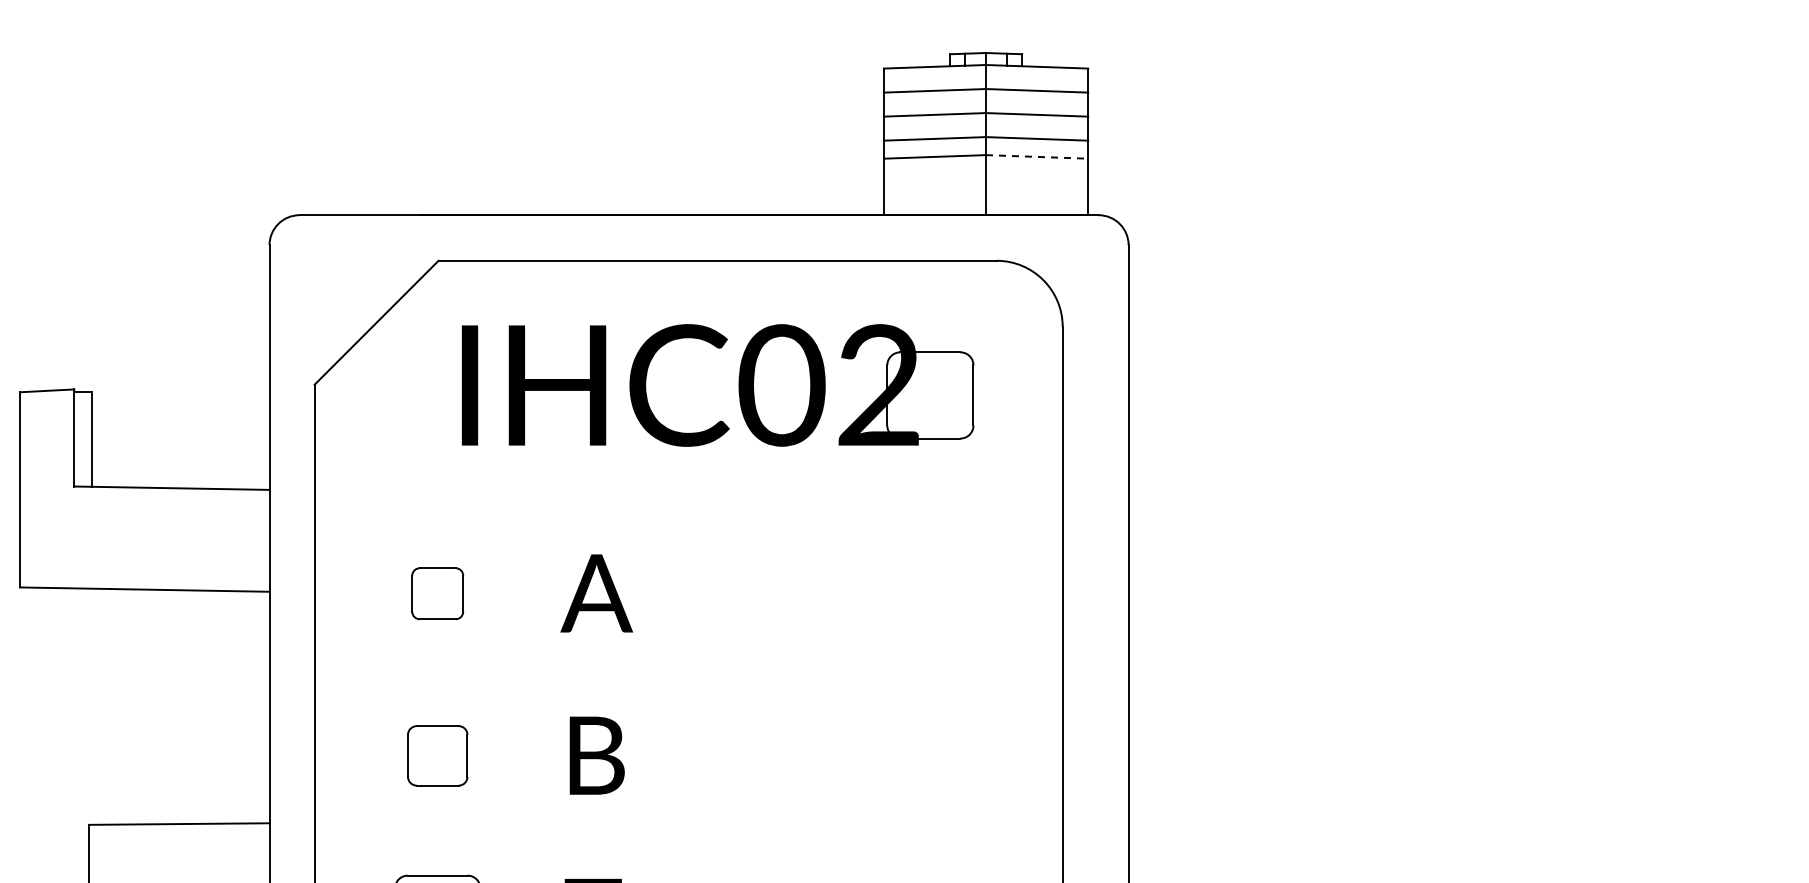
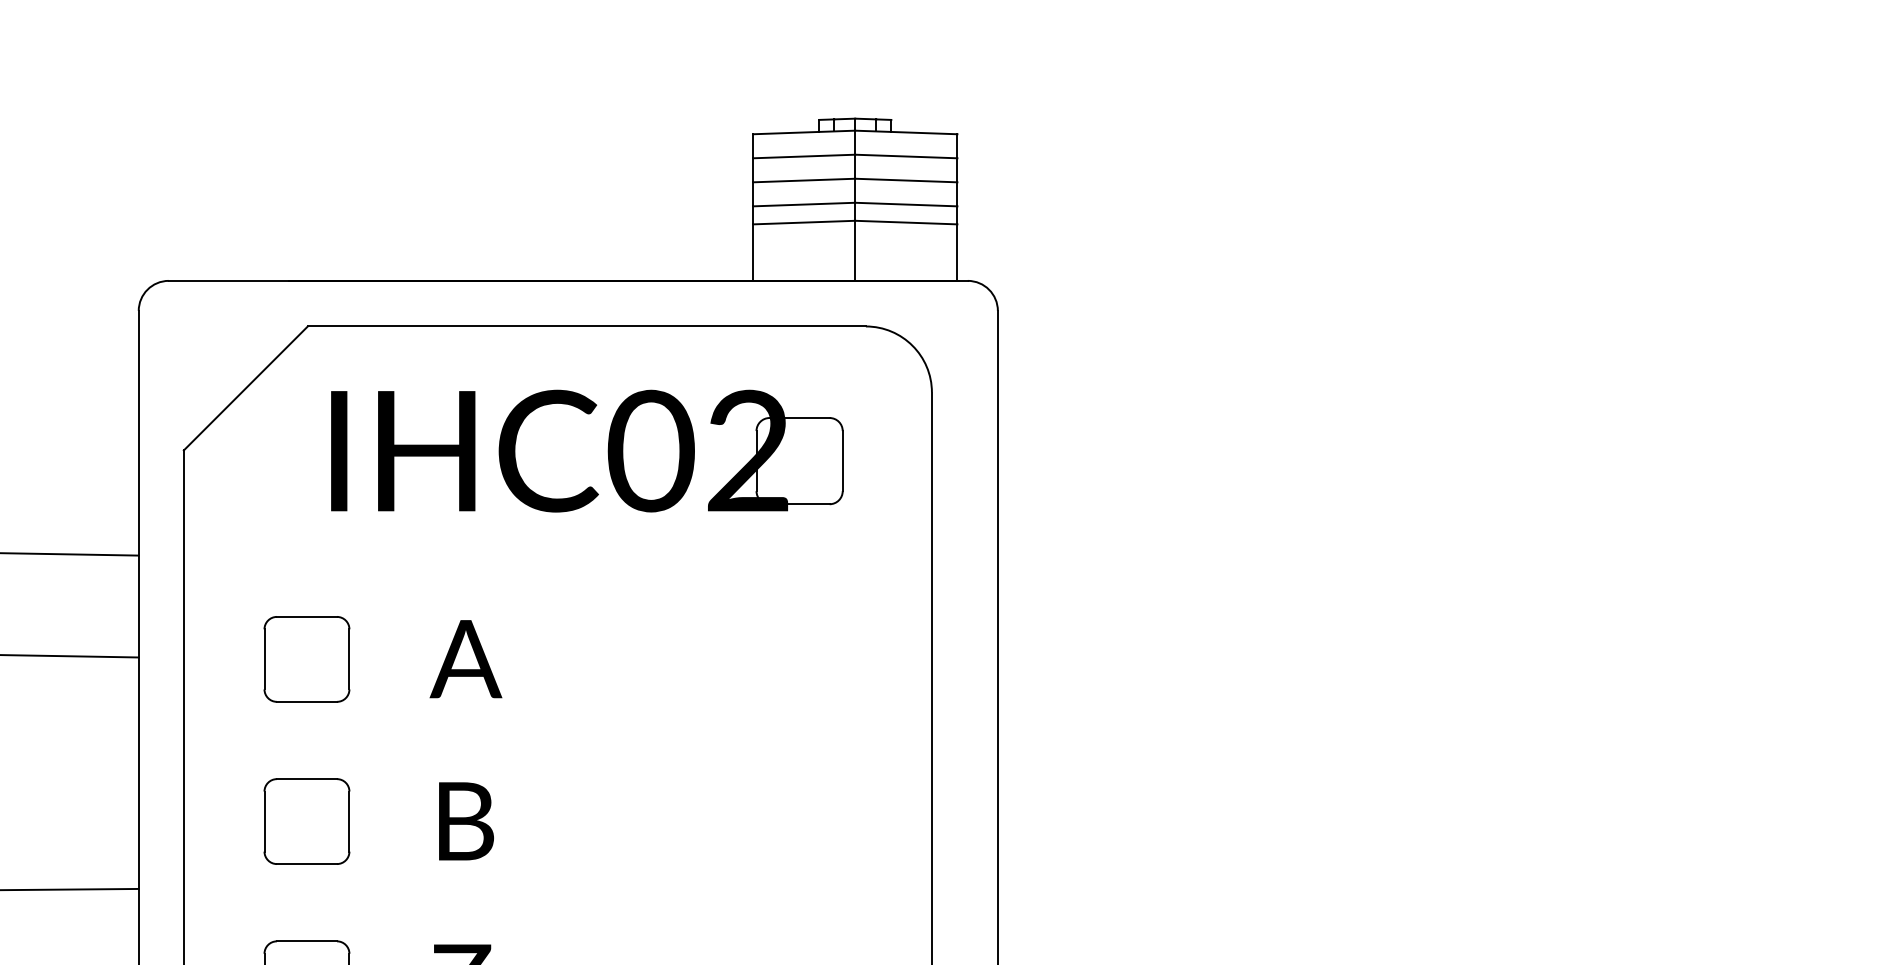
line: (1037, 156) -> (906, 222), dashed -> solid
part: (437, 593) -> (306, 659), size x1.67
part: (437, 755) -> (306, 821), size x1.43

